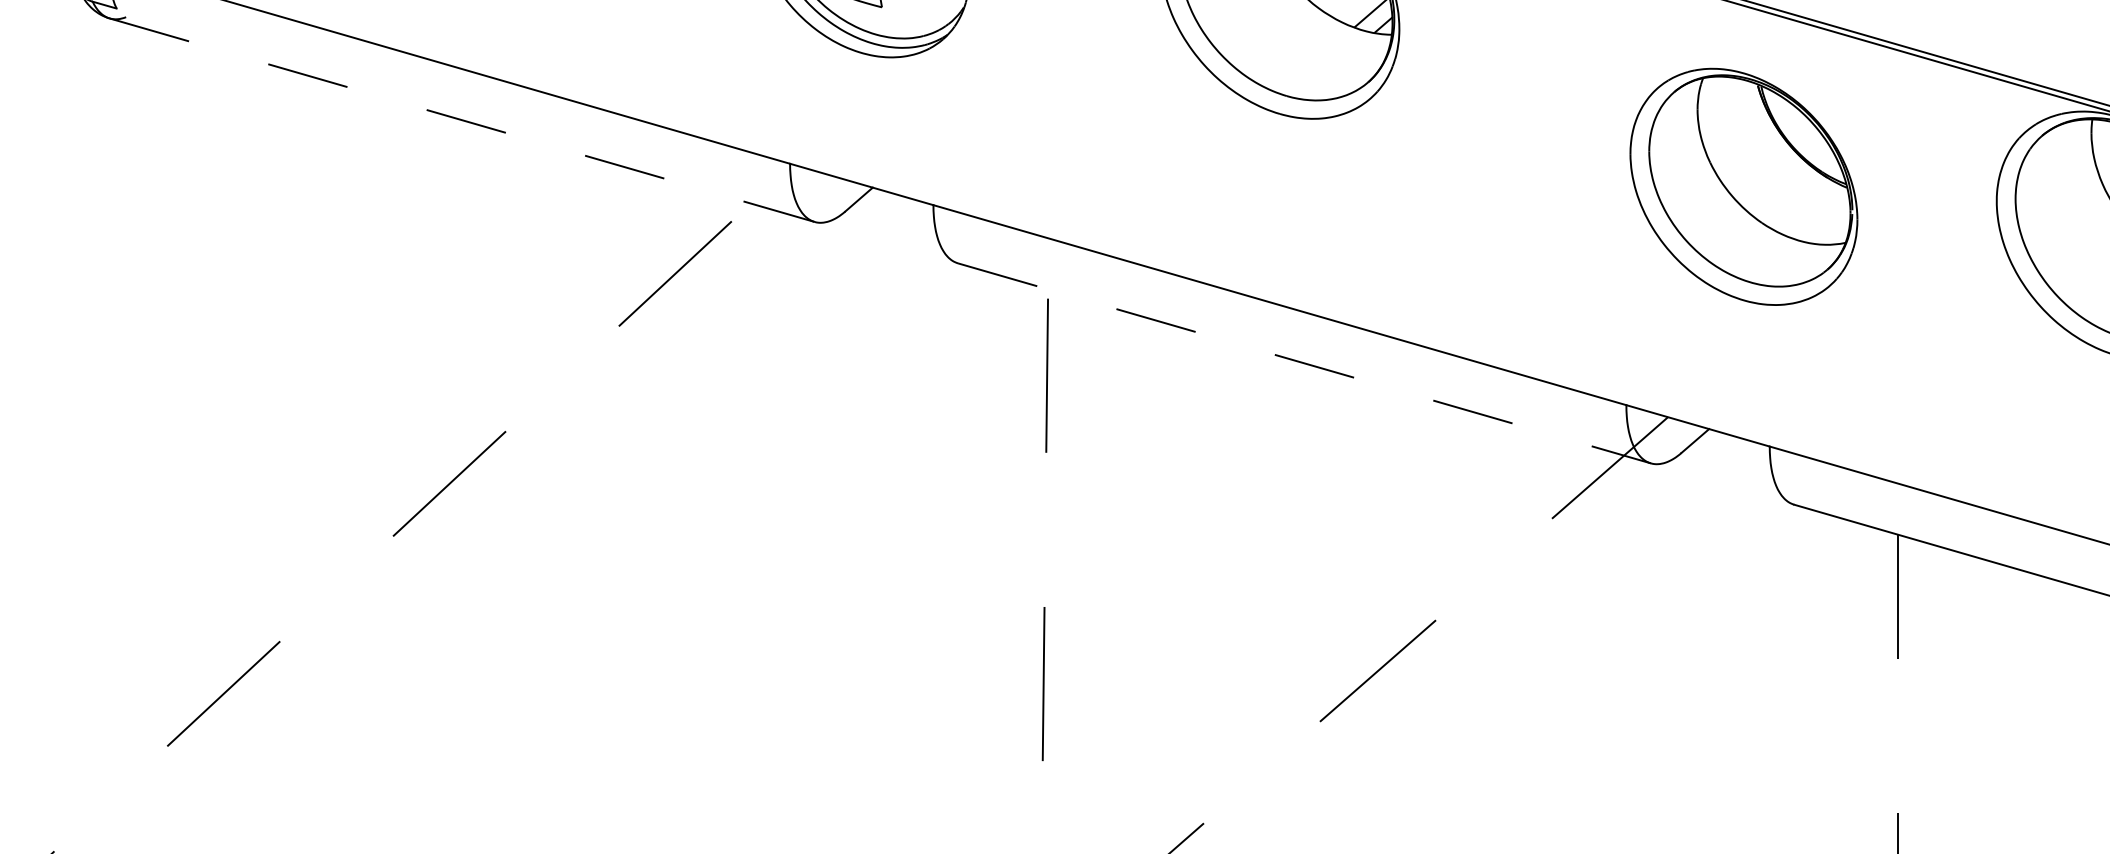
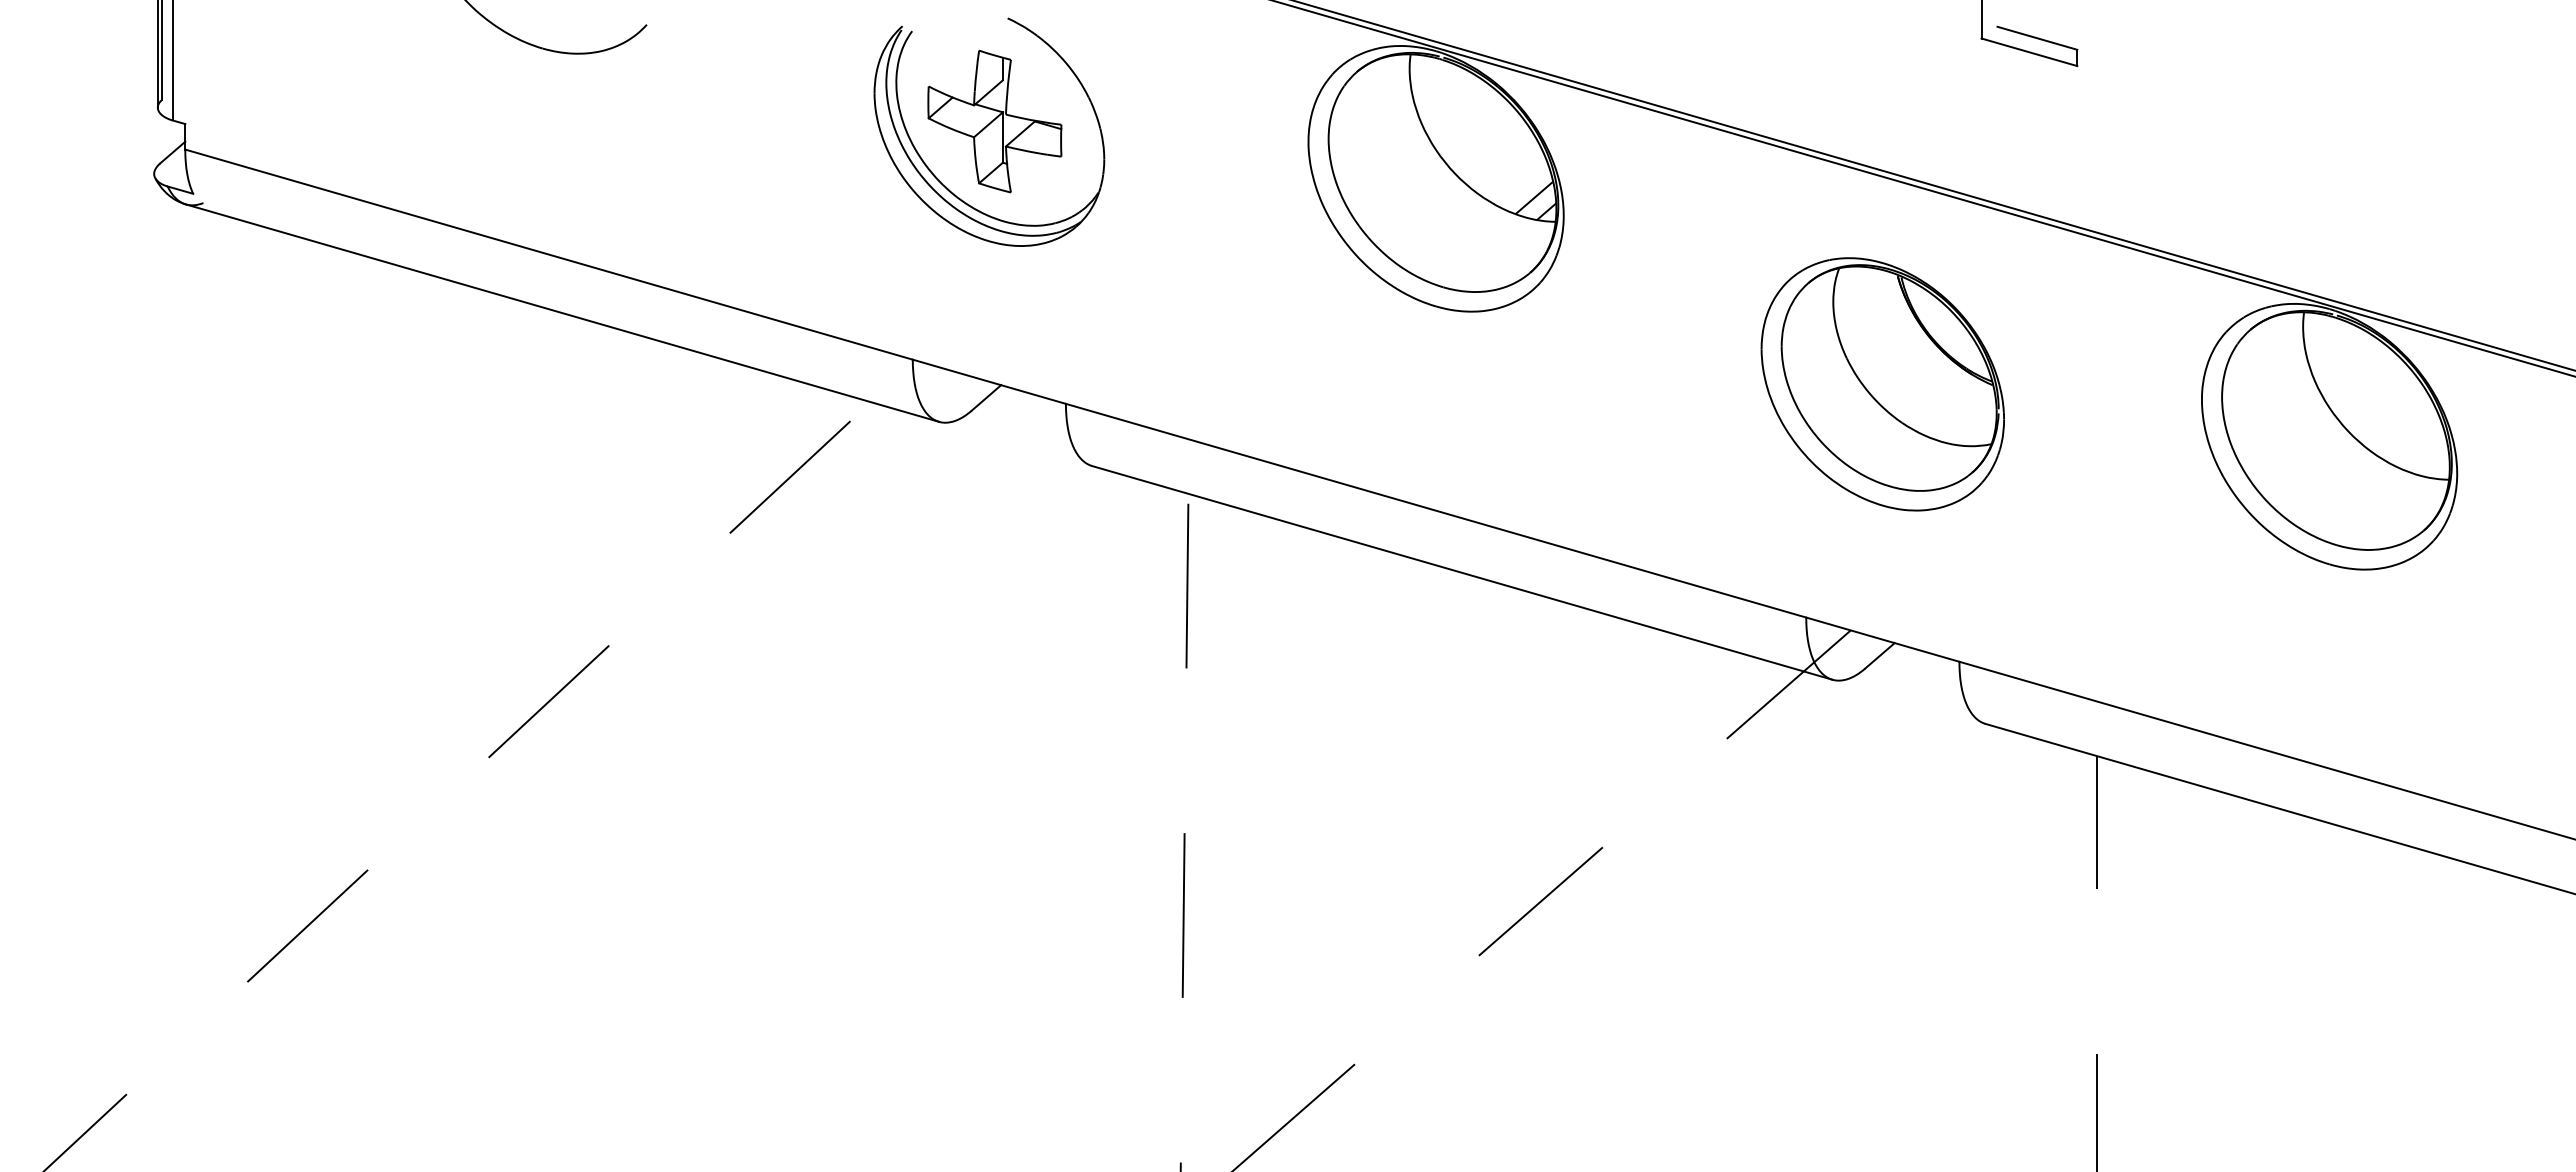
line: (462, 120) -> (562, 313), dashed -> solid
part: (1743, 187) -> (1882, 384), moved
line: (1304, 363) -> (1462, 573), dashed -> solid

